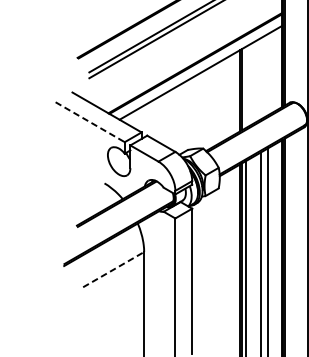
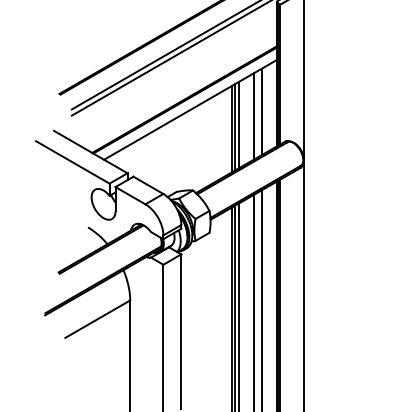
line: (267, 74) -> (261, 111), added
line: (261, 79) -> (254, 116), added
line: (246, 86) -> (238, 124), added
line: (90, 122) -> (73, 162), dashed -> solid
line: (114, 269) -> (98, 318), dashed -> solid

